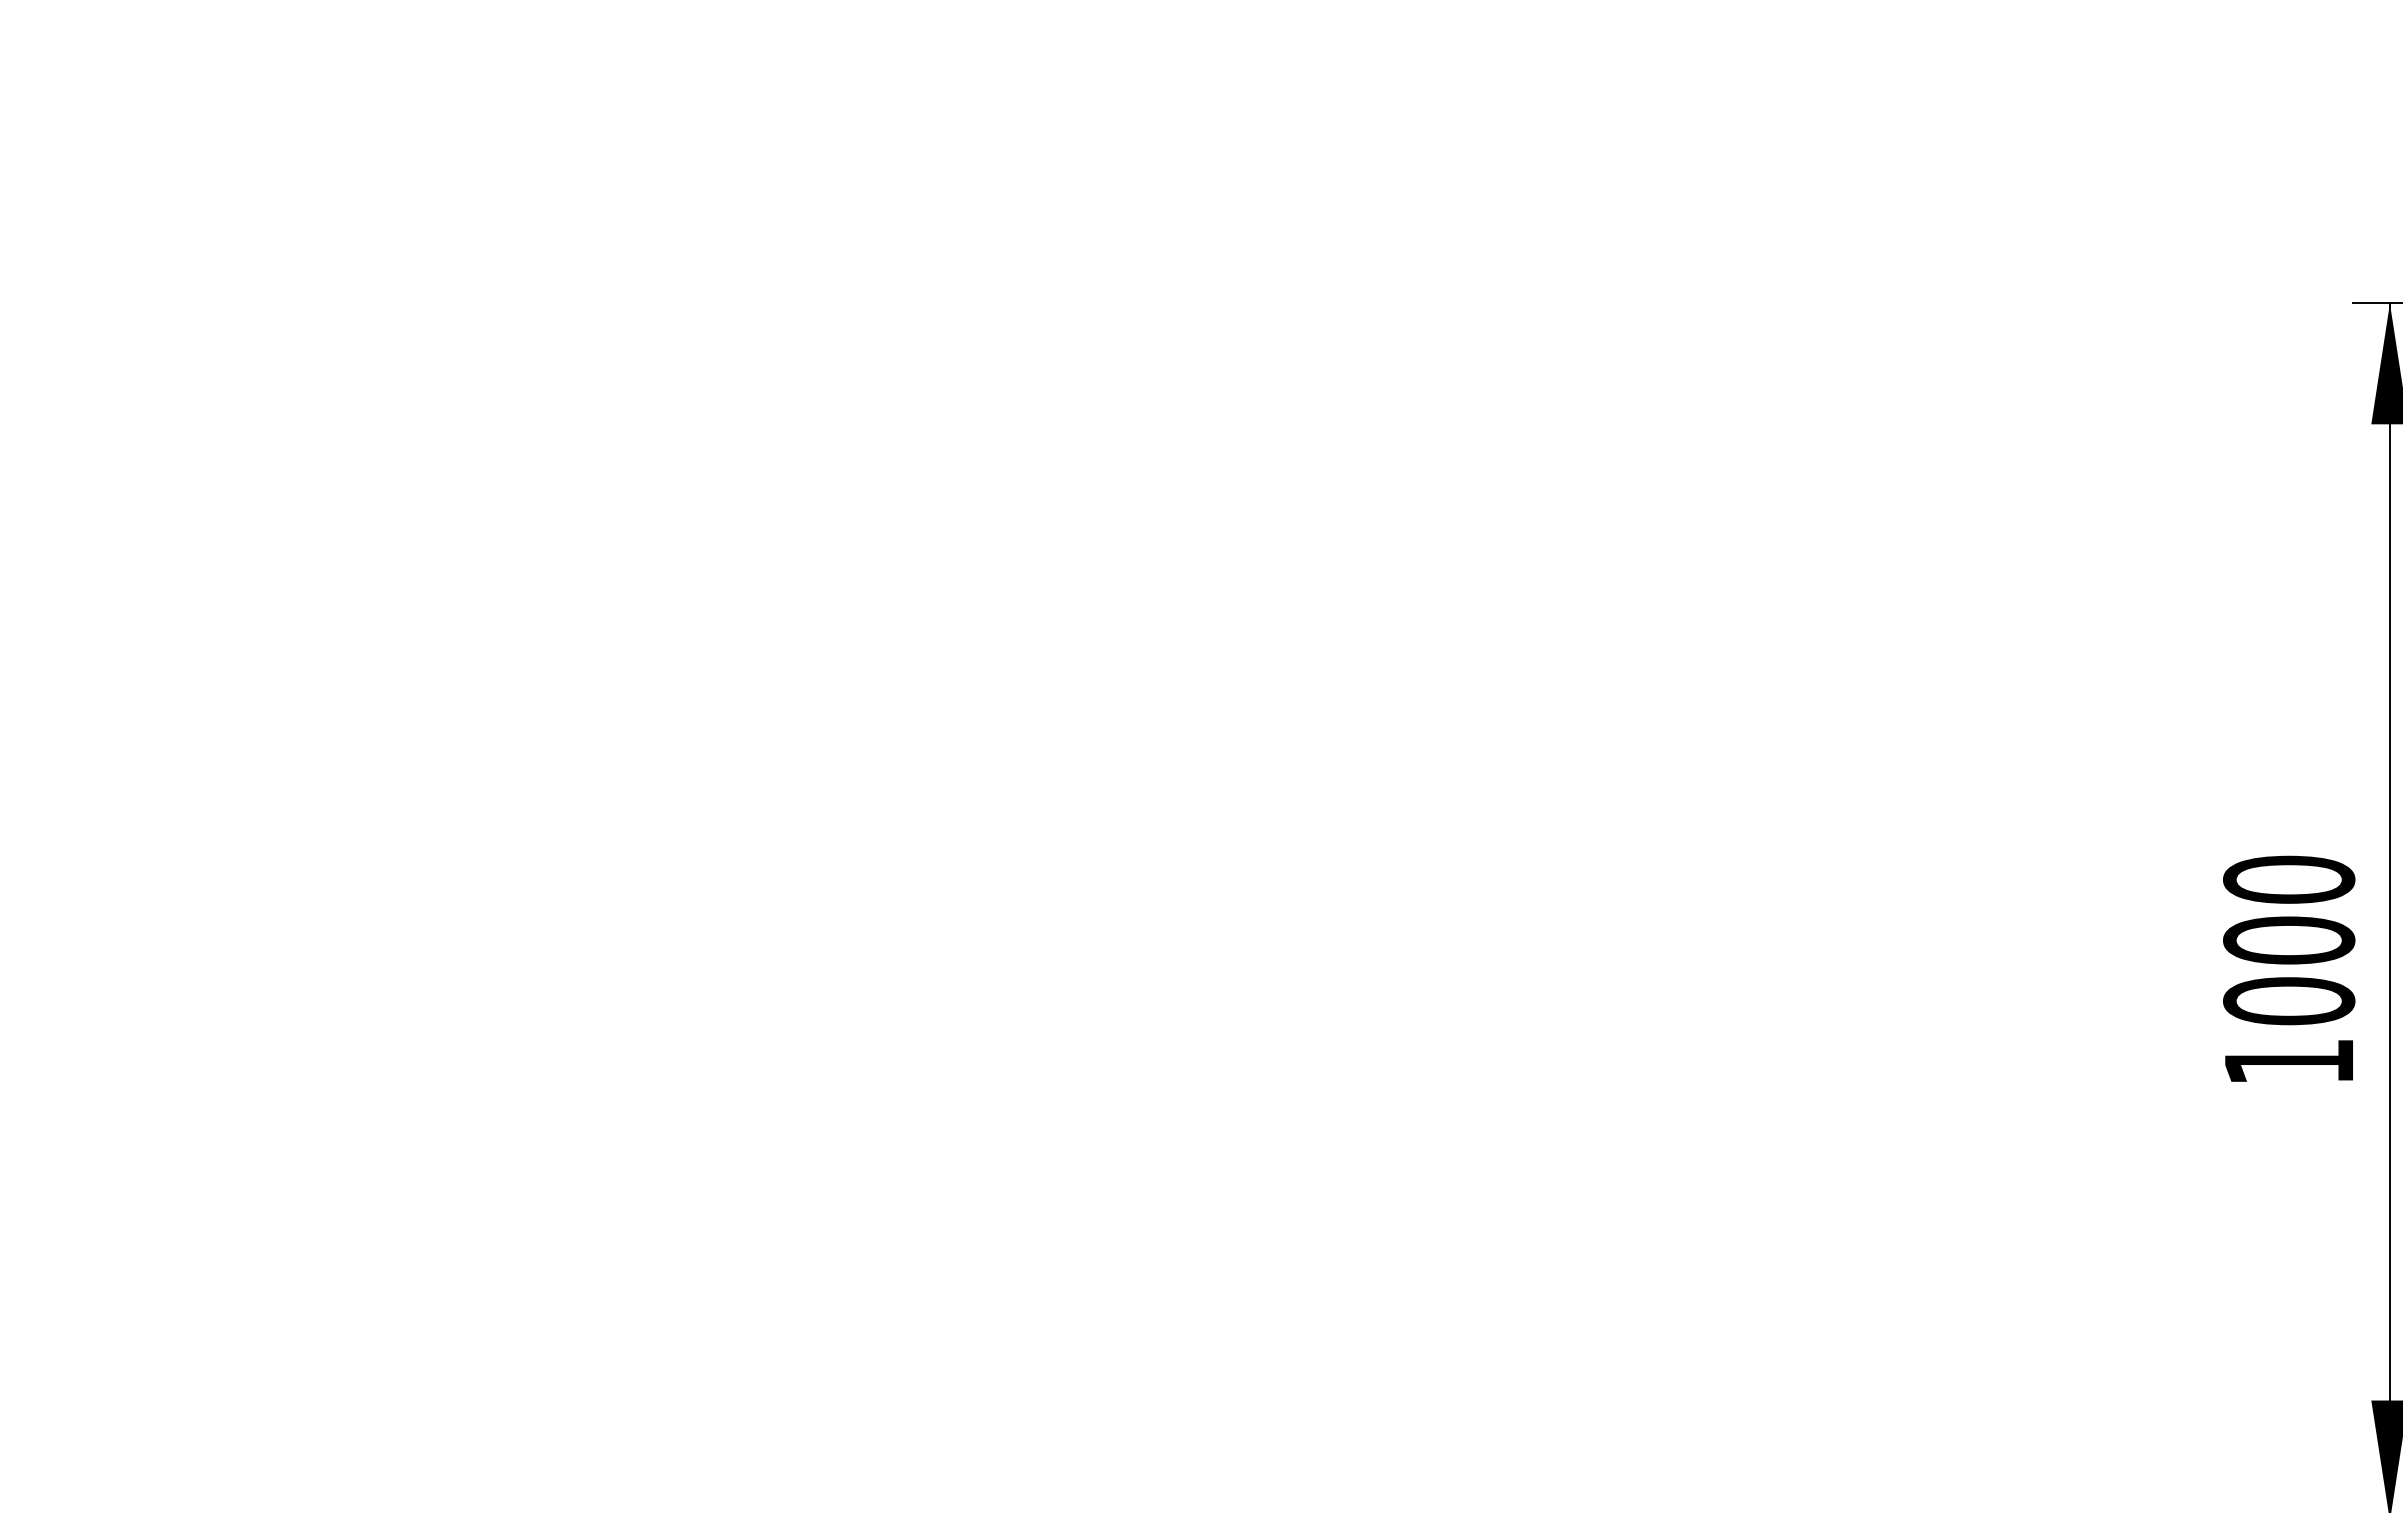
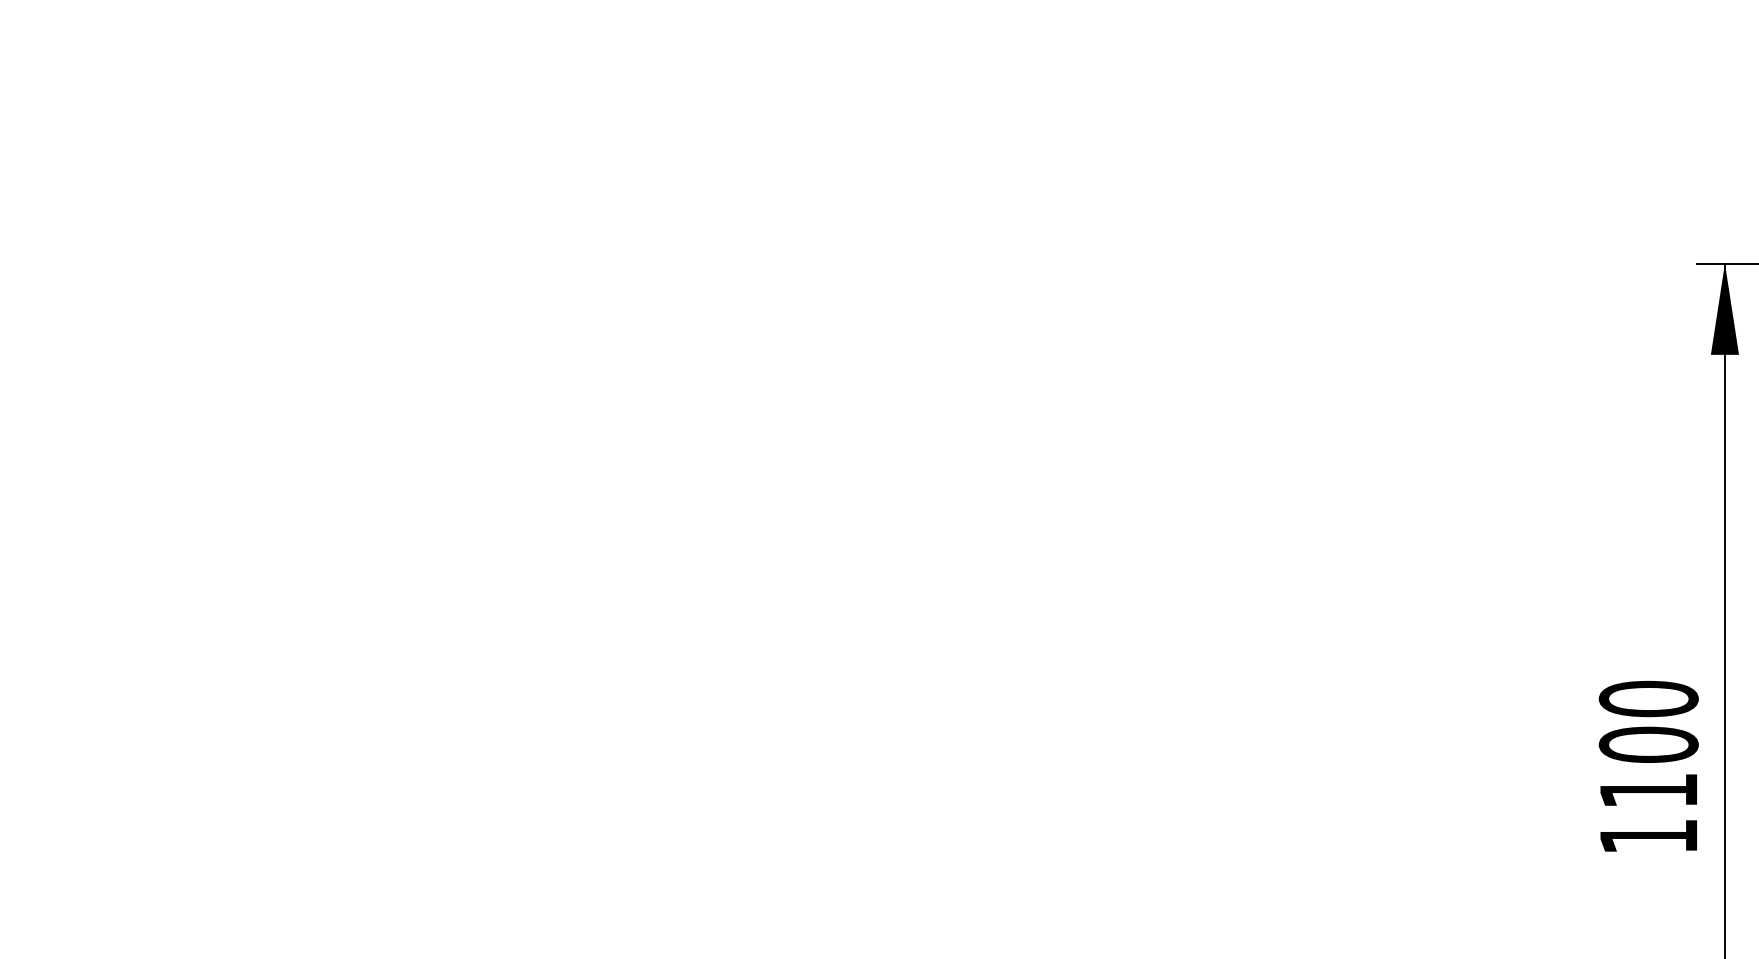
text: (2289, 1001) -> (1649, 790), 1000 -> 1100

